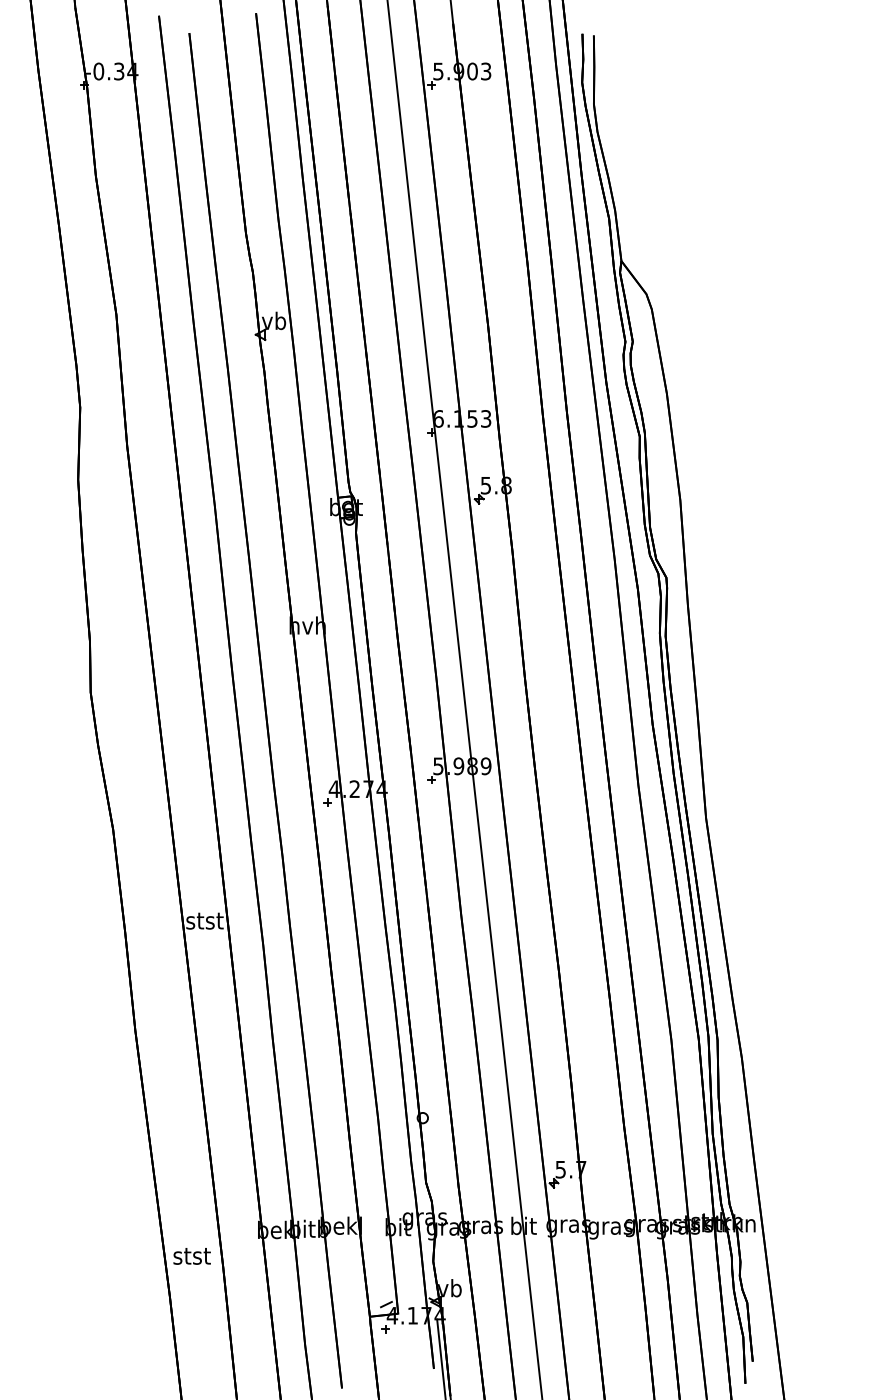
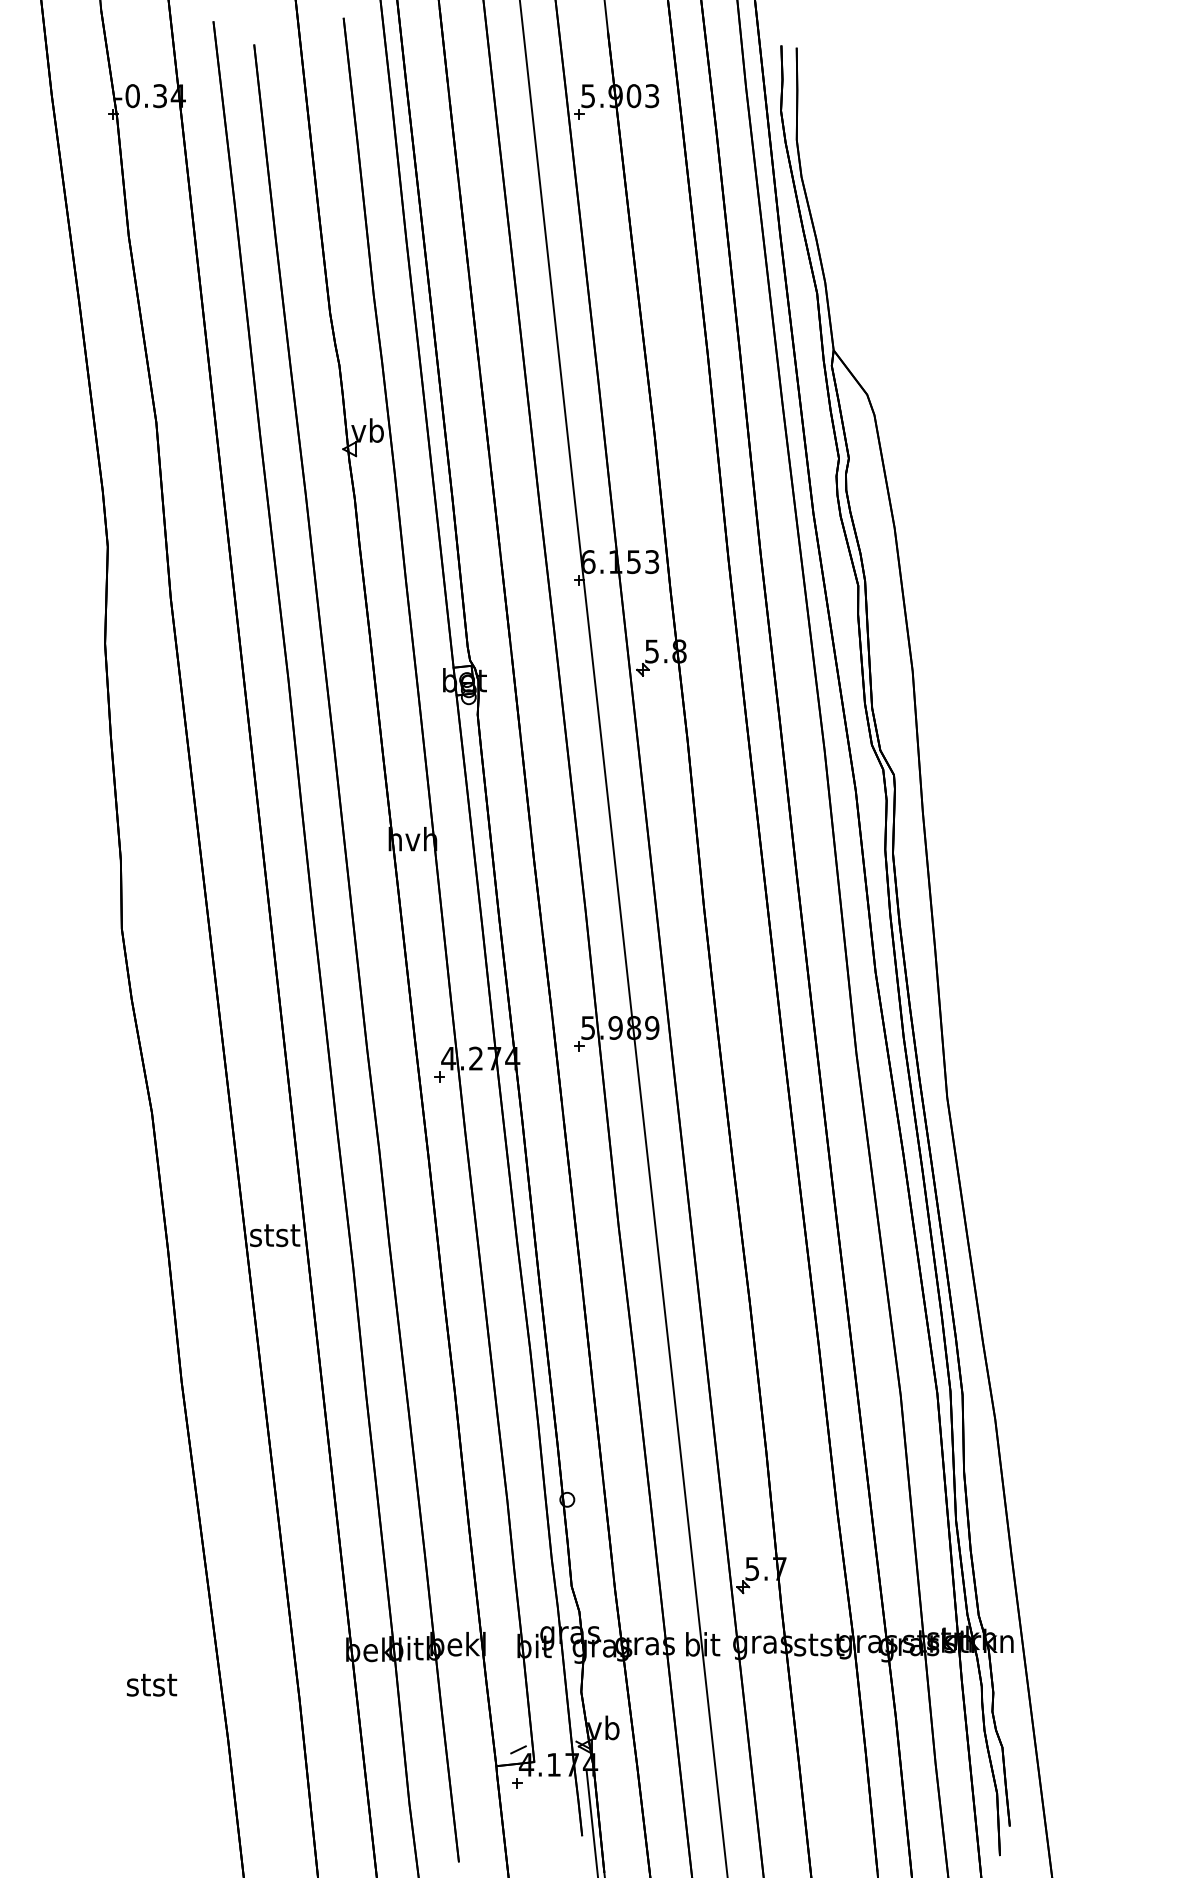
text: (610, 1228) -> (818, 1647), gras -> stst
text: (192, 1255) -> (152, 1684), moved

